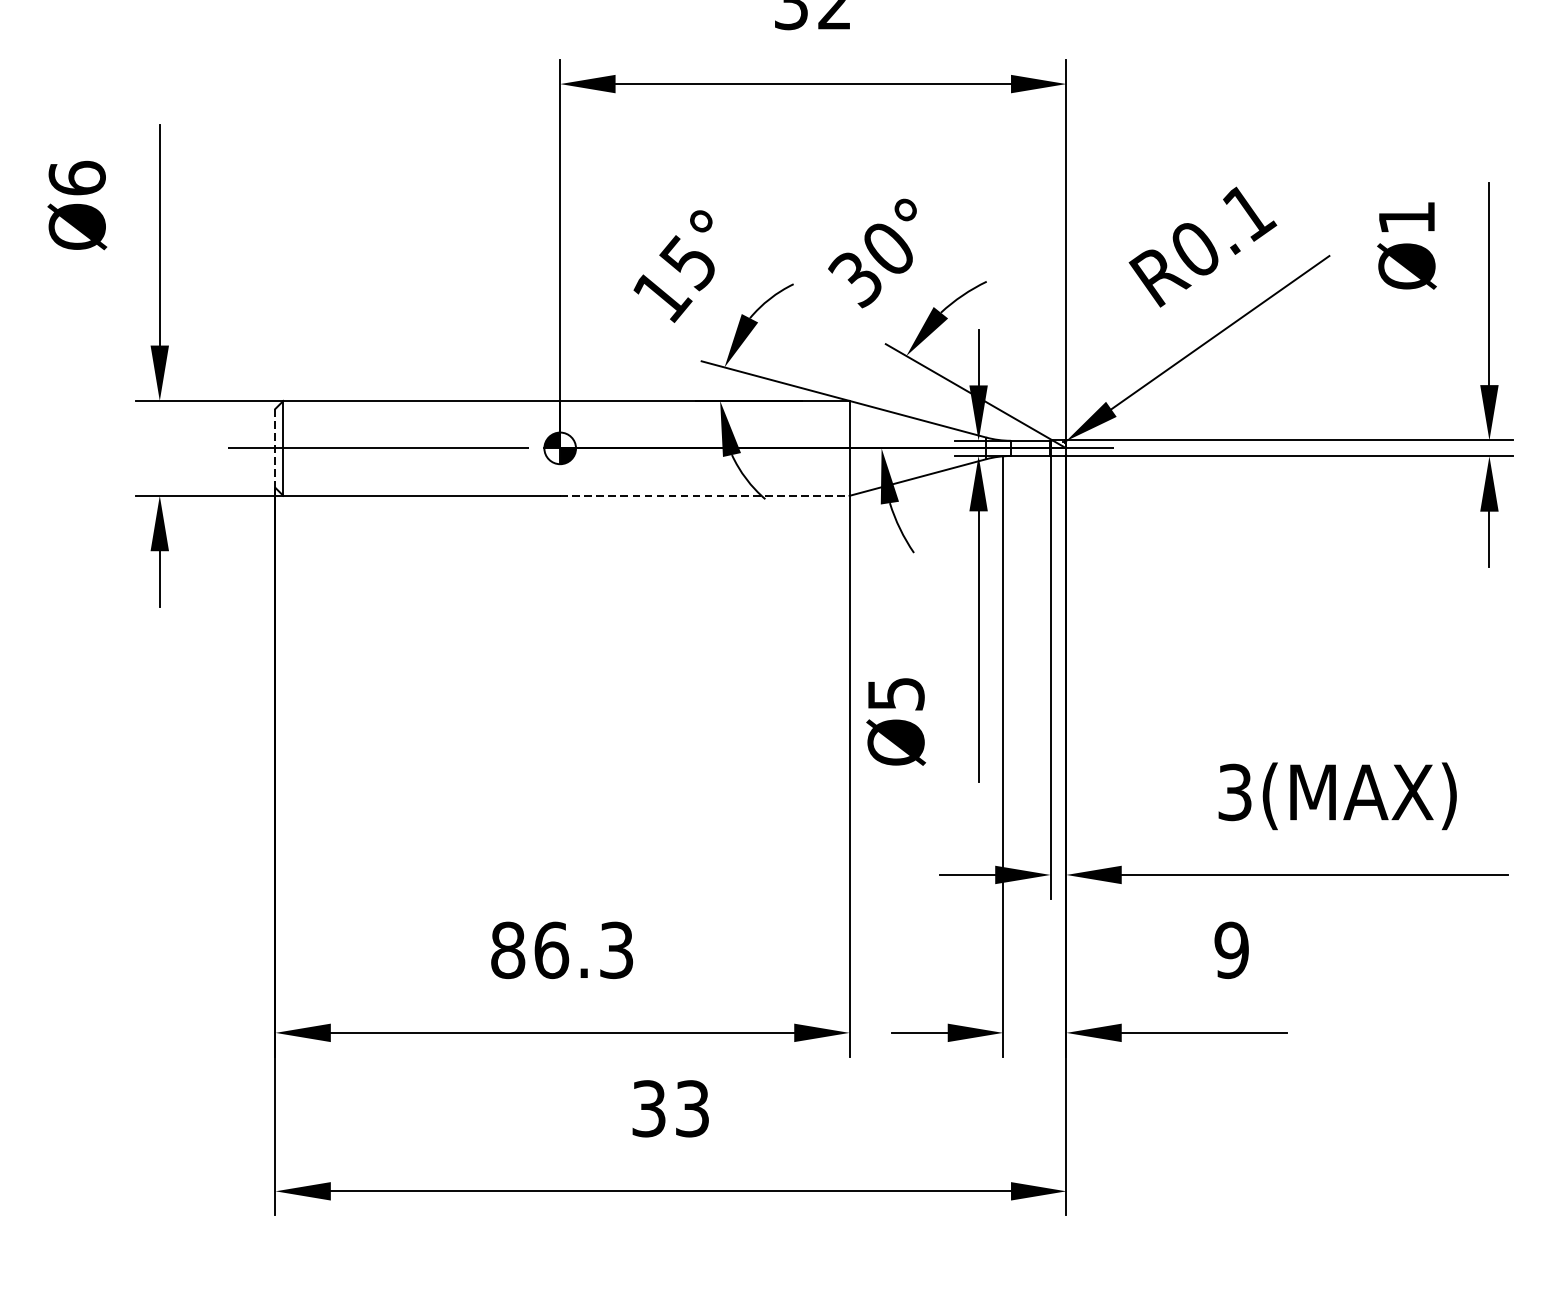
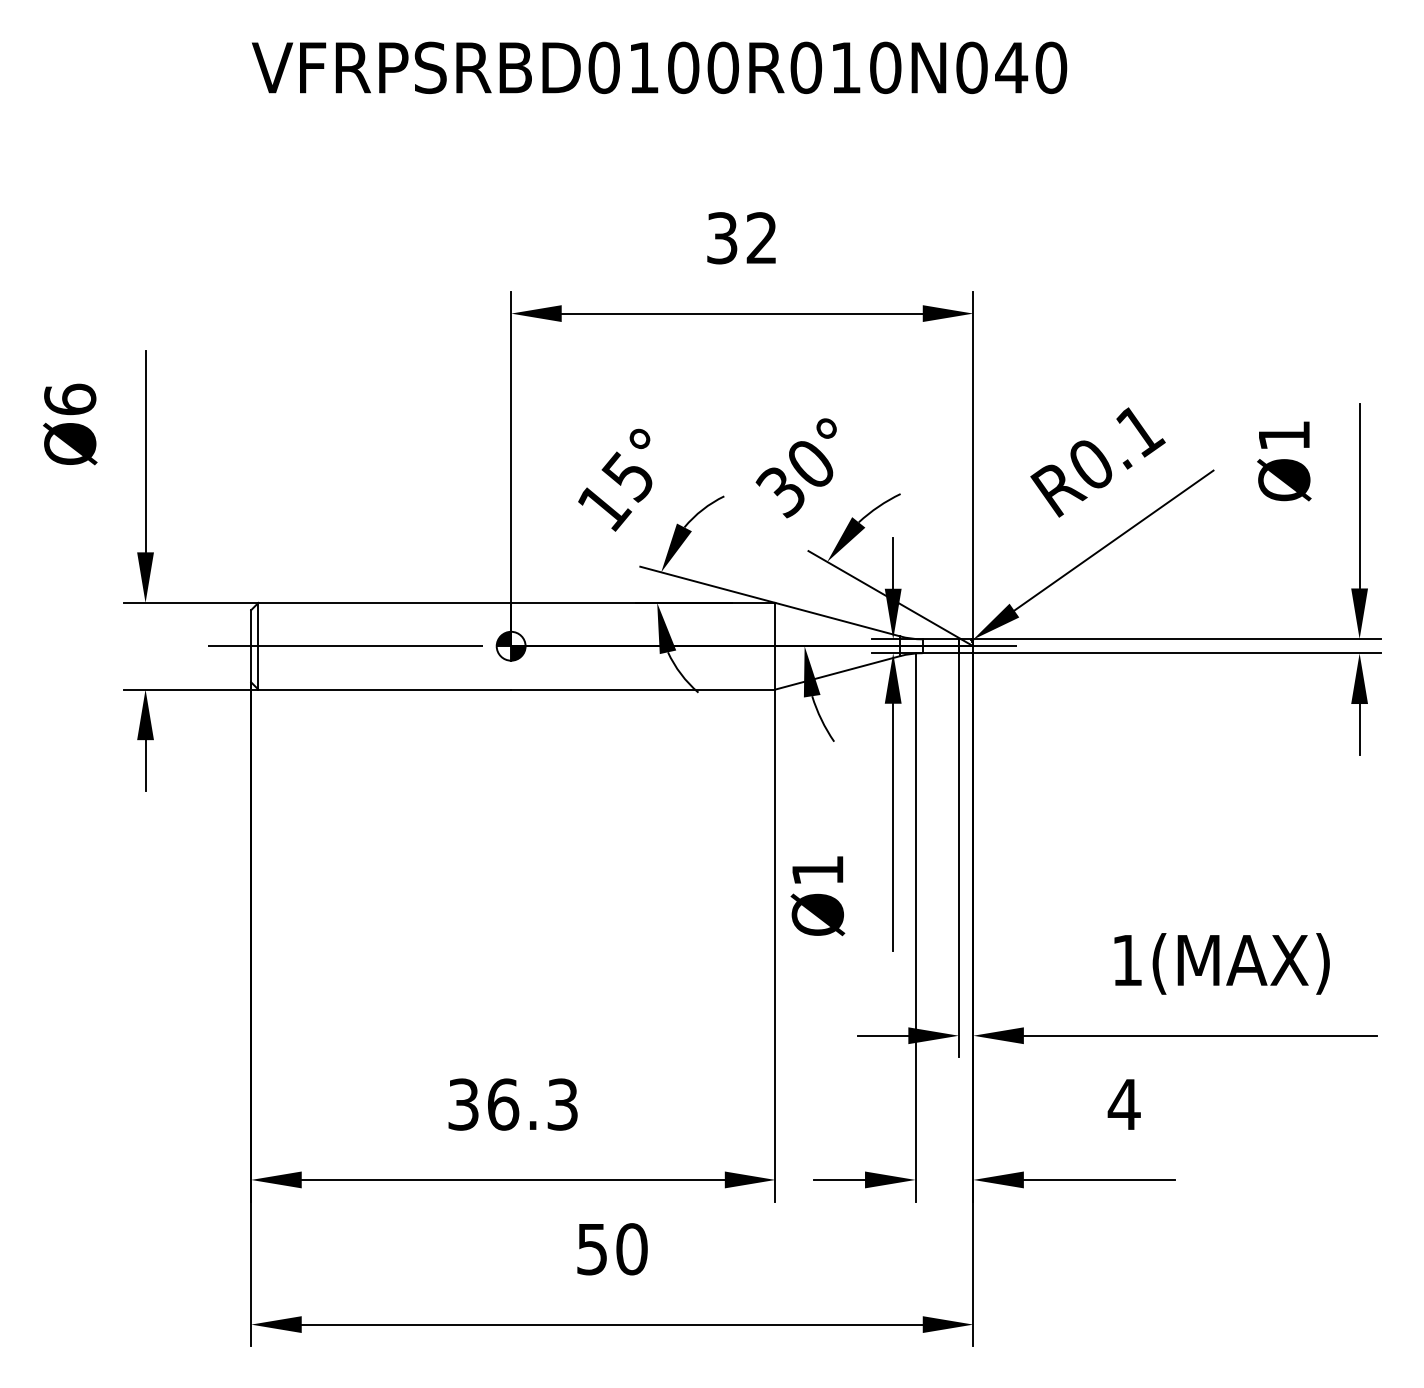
line: (275, 448) -> (251, 646), dashed -> solid
line: (705, 495) -> (643, 689), dashed -> solid
text: (896, 693) -> (818, 870), Ø5 -> Ø1
text: (1235, 792) -> (1127, 960), 3(MAX) -> 1(MAX)
text: (508, 950) -> (463, 1104), 86.3 -> 36.3
text: (1230, 950) -> (1123, 1104), 9 -> 4
text: (671, 1109) -> (612, 1249), 33 -> 50

